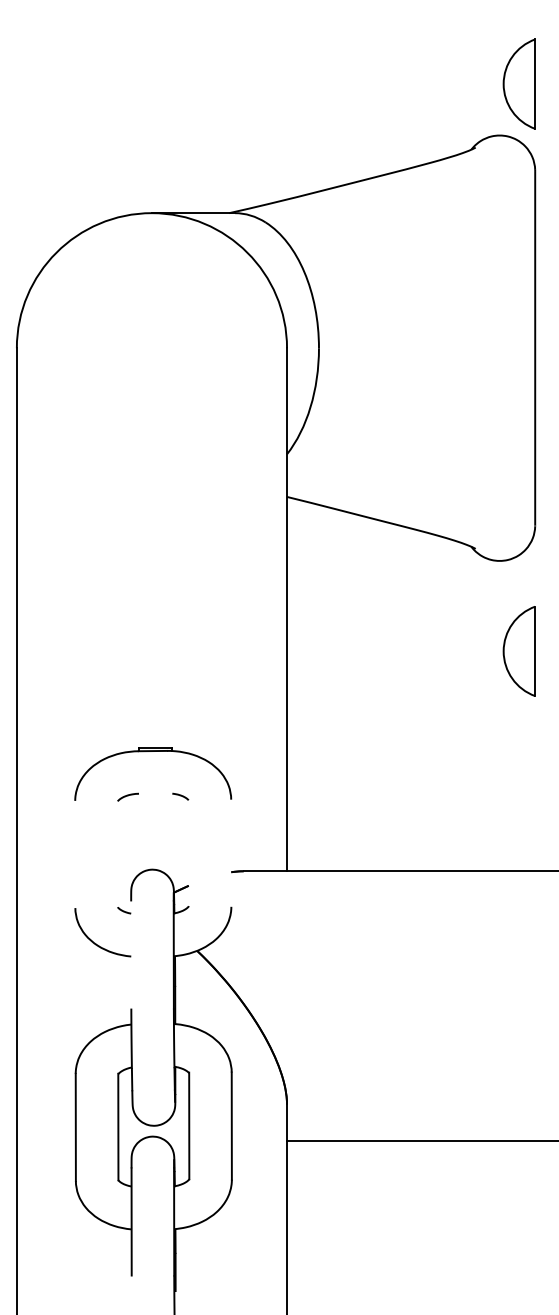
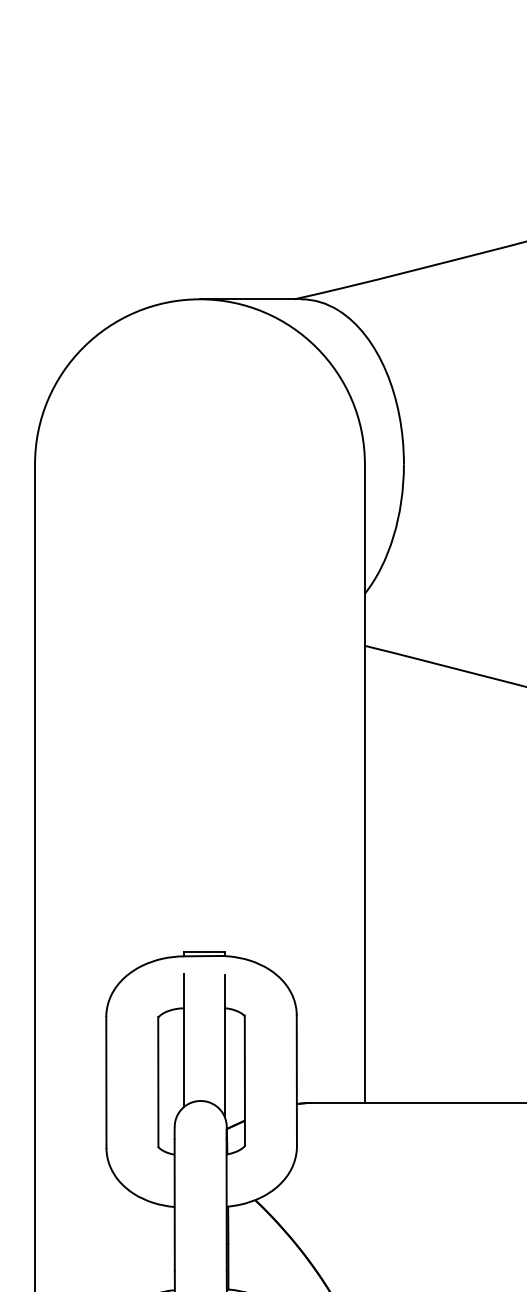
line: (139, 820) -> (184, 1040), added
line: (172, 824) -> (225, 1045), added
line: (188, 852) -> (244, 1080), added
line: (231, 852) -> (297, 1080), added
line: (117, 853) -> (157, 1081), added
line: (75, 854) -> (106, 1082), added
line: (131, 954) -> (175, 1204), added

